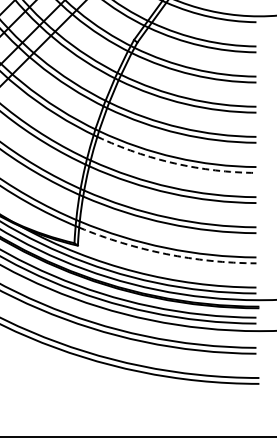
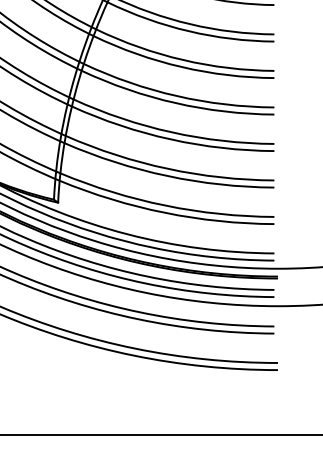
arc: (174, 163) -> (175, 103), dashed -> solid
arc: (166, 254) -> (165, 213), dashed -> solid

